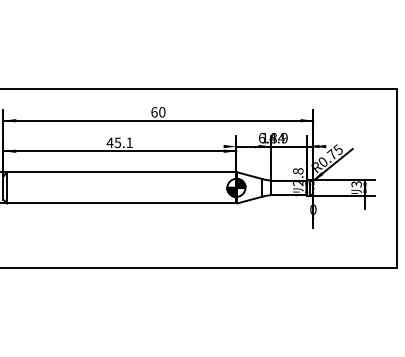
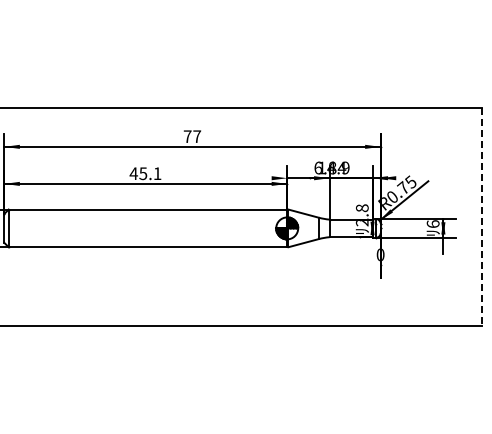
text: (158, 112) -> (192, 136), 60 -> 77
line: (397, 178) -> (482, 217), solid -> dashed
text: (356, 183) -> (432, 223), 3 -> 6

